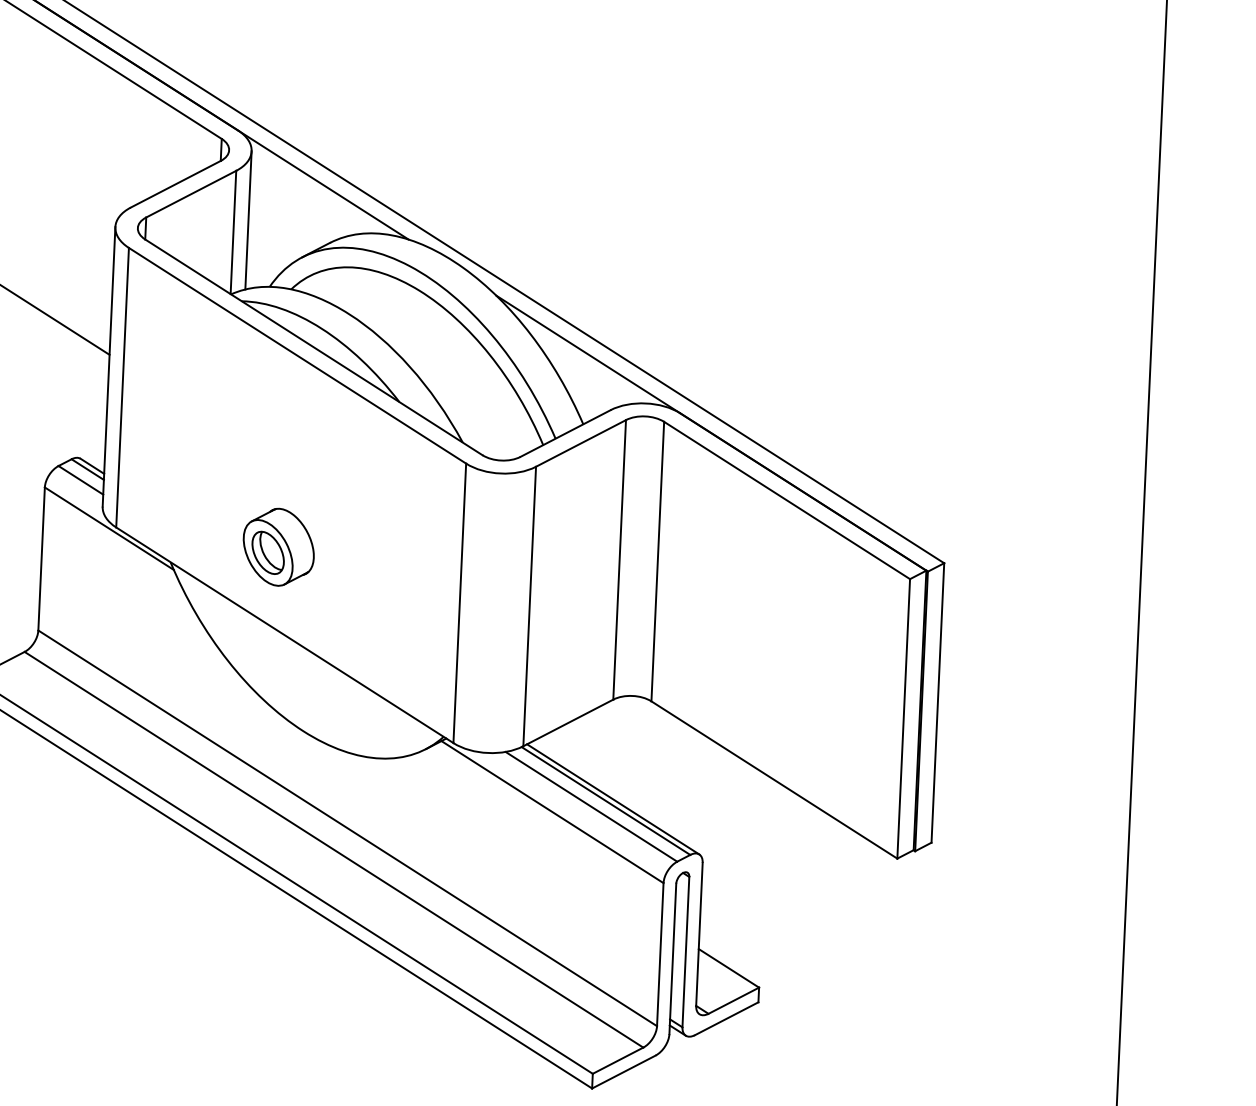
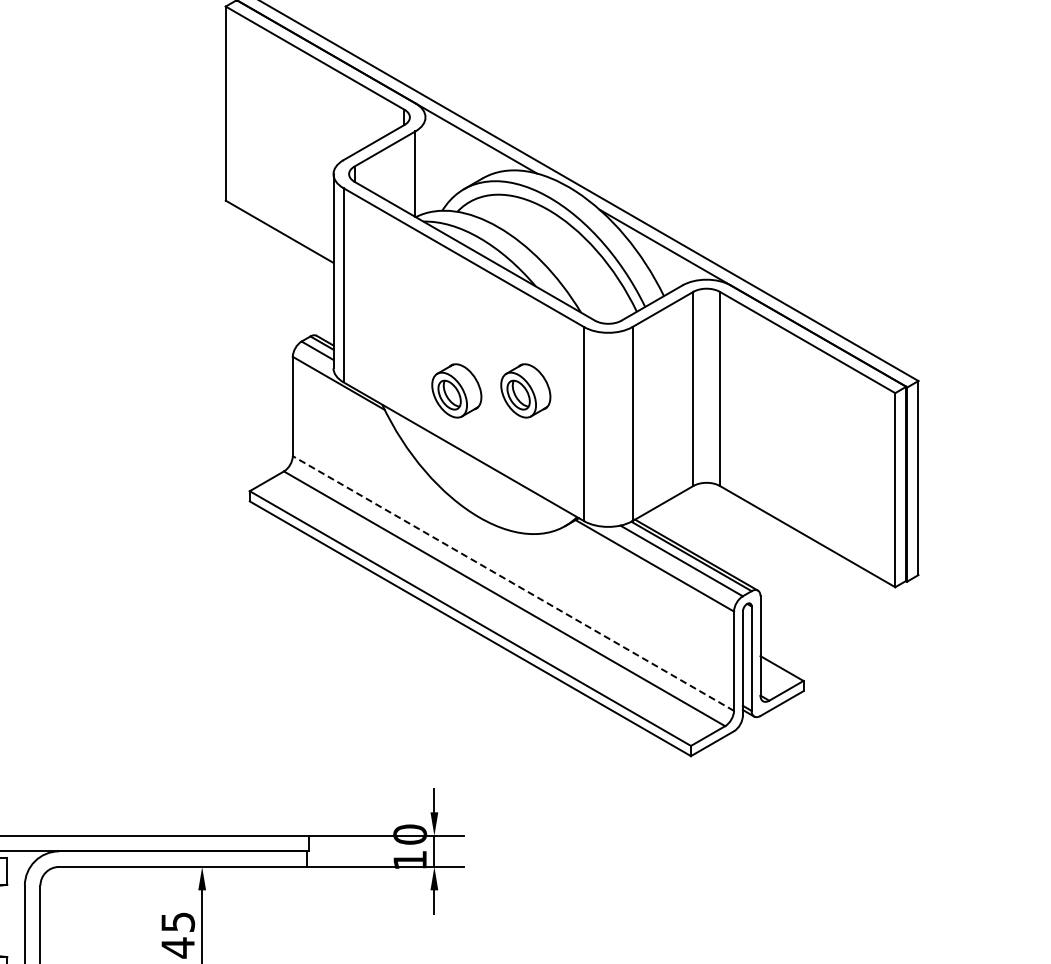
line: (248, 220) -> (425, 165), removed
part: (377, 551) -> (525, 390), added
line: (347, 828) -> (513, 583), solid -> dashed

